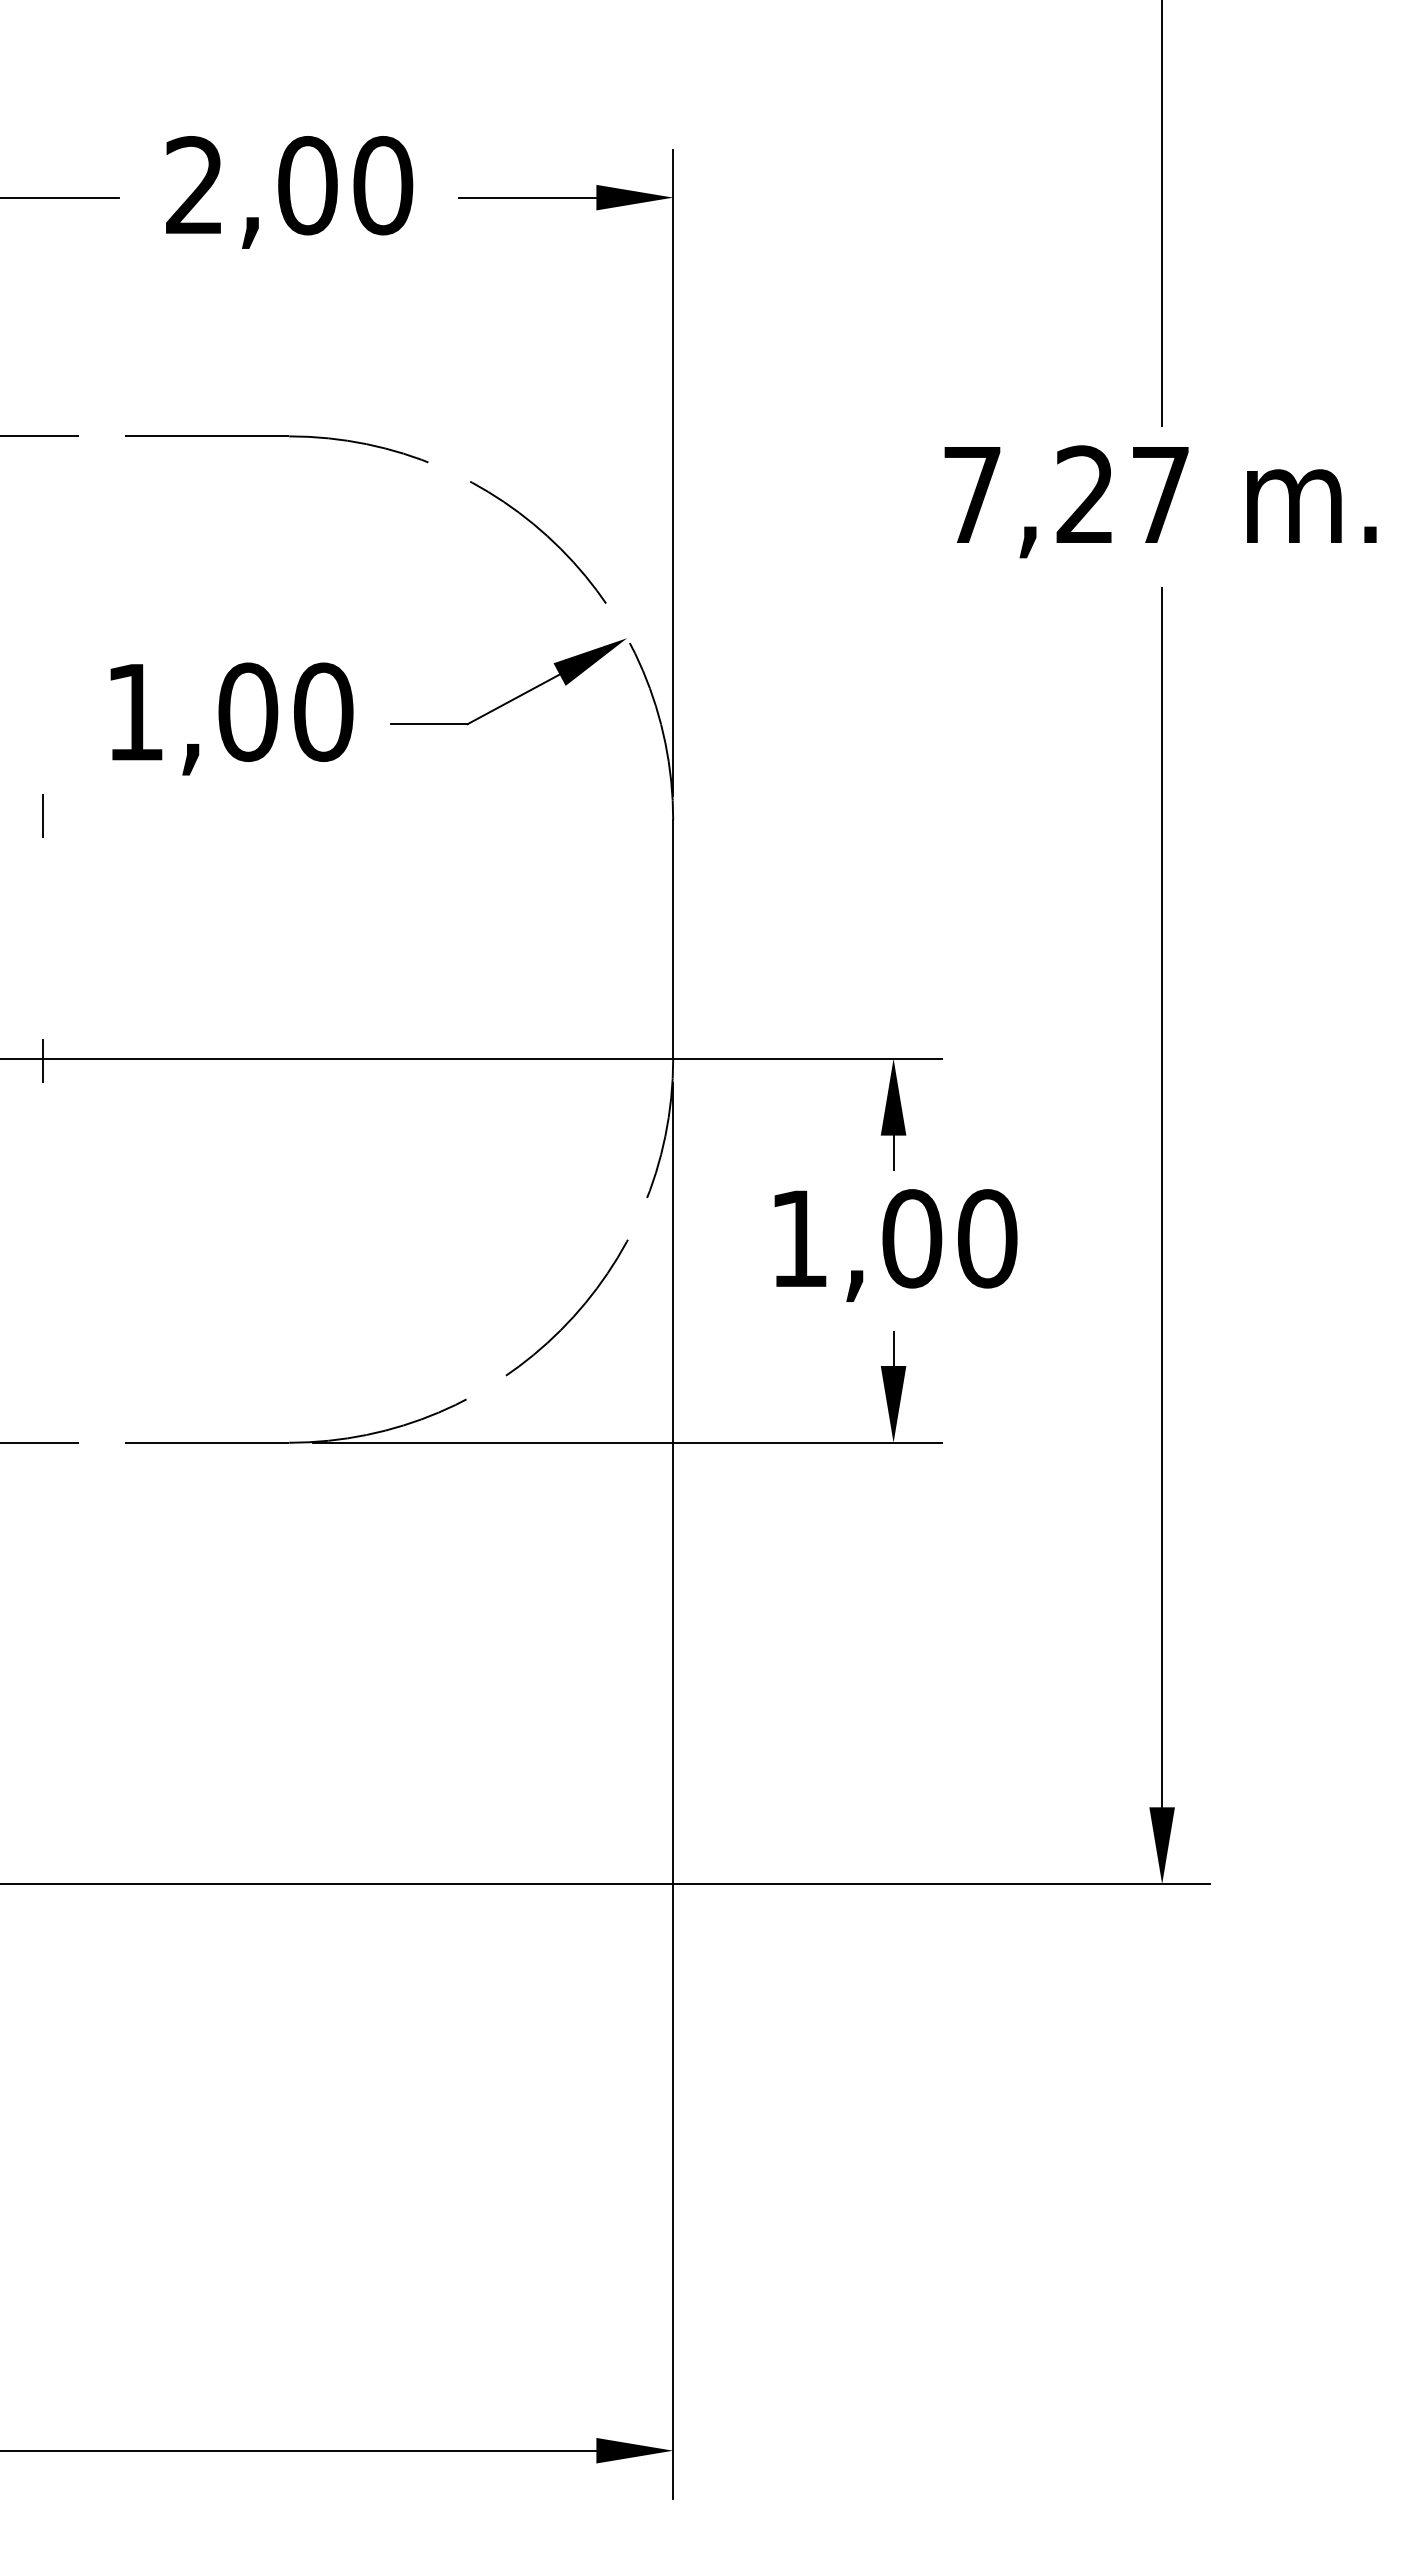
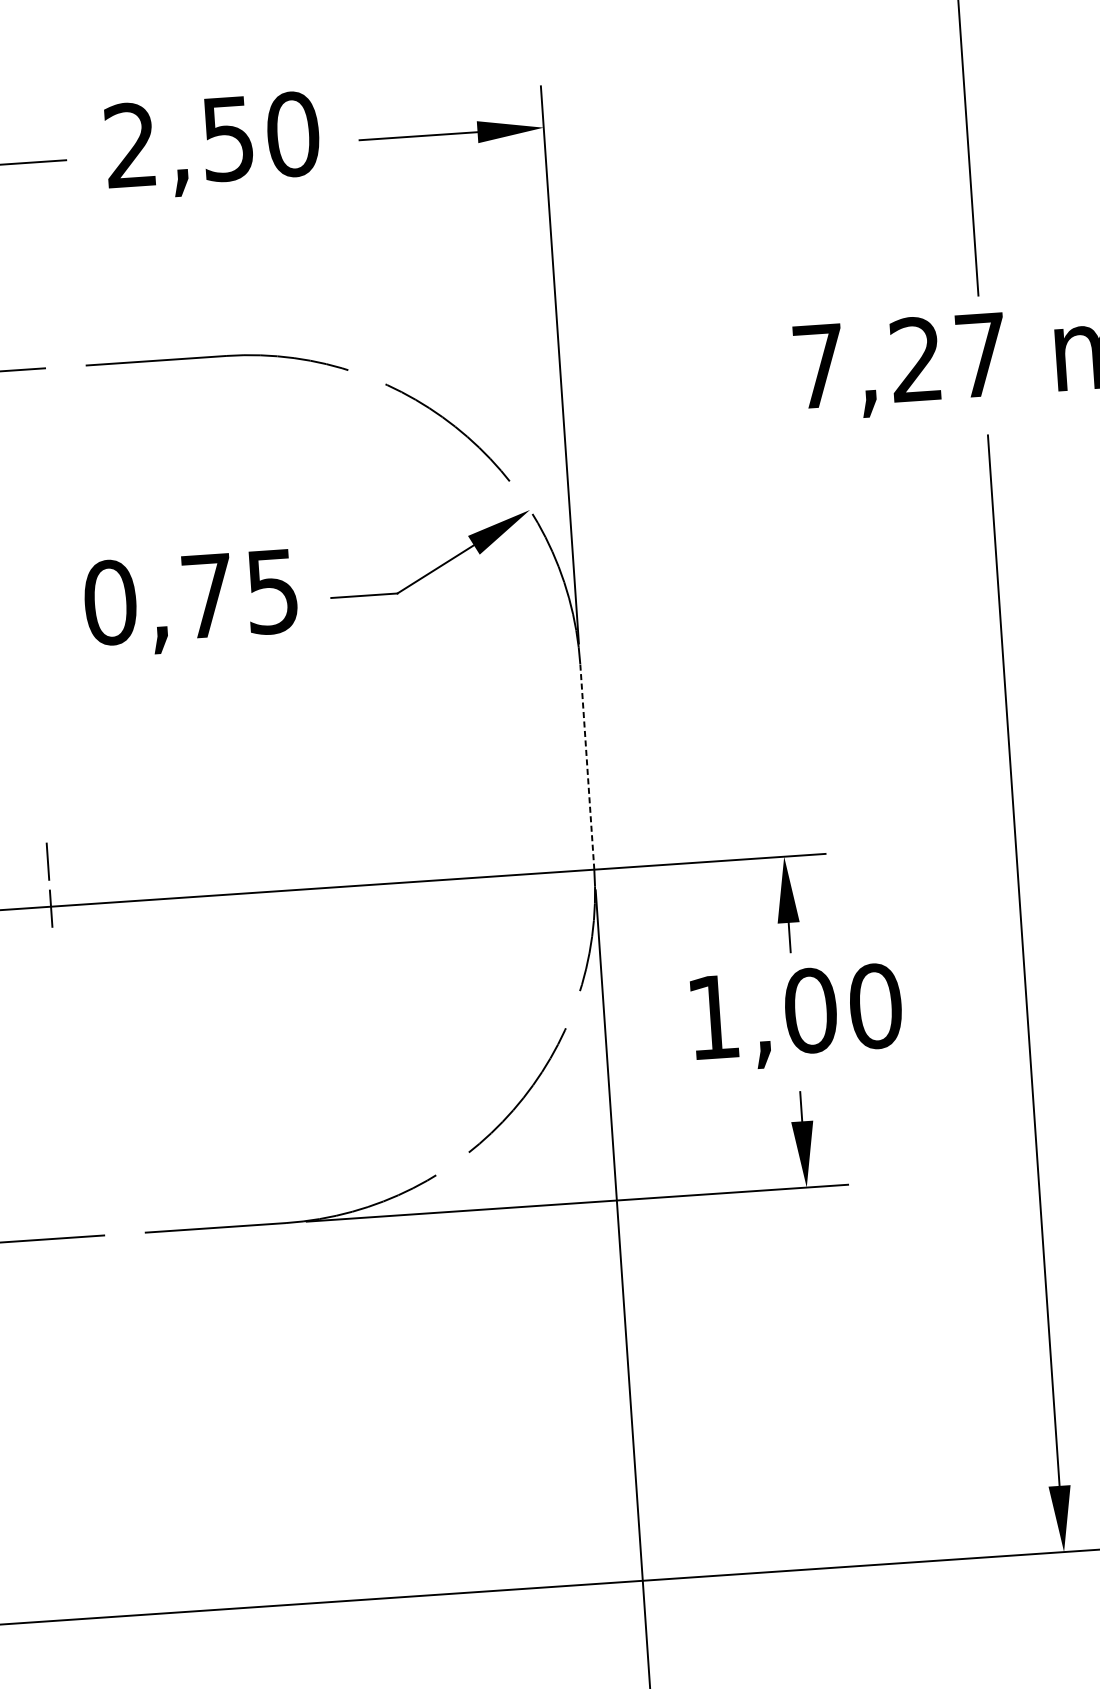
text: (307, 185) -> (227, 138), 2,00 -> 2,50
text: (229, 711) -> (191, 596), 1,00 -> 0,75
line: (42, 815) -> (47, 861), moved
line: (673, 939) -> (587, 766), solid -> dashed

